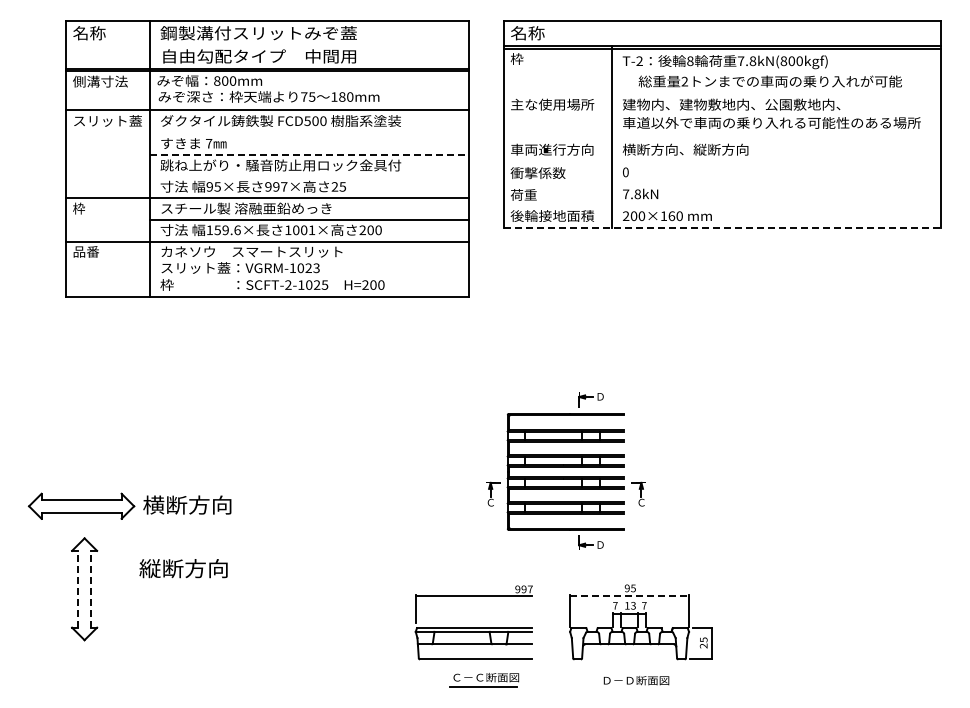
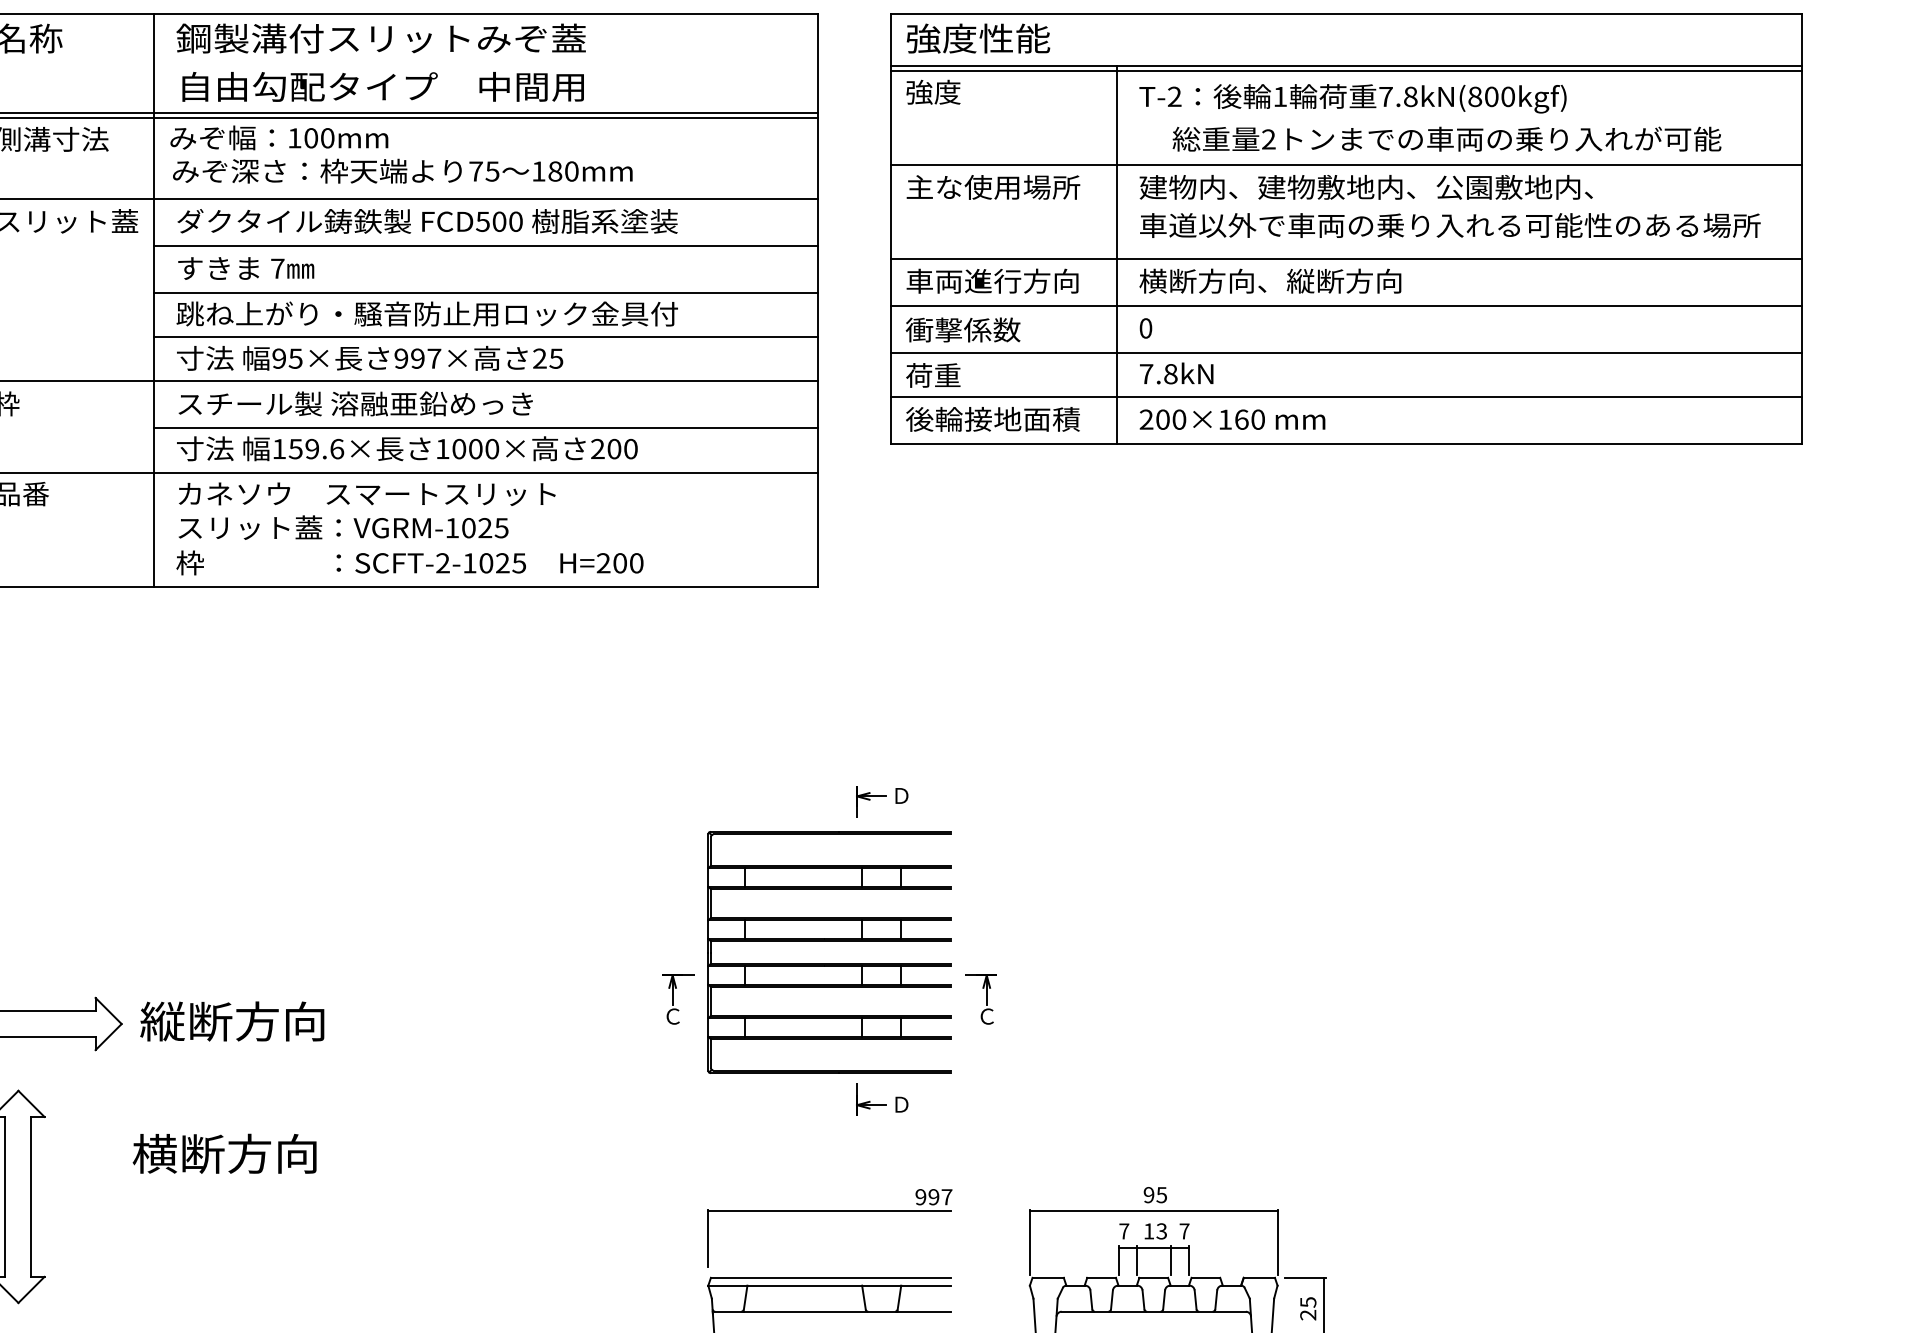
text: (545, 33) -> (978, 39), 名称 -> 強度性能
text: (523, 58) -> (932, 91), 枠 -> 強度
text: (690, 61) -> (1280, 97), 8 -> 1
text: (217, 80) -> (295, 137), 800mm -> 100mm
line: (721, 93) -> (1345, 164), added
line: (308, 132) -> (484, 245), added
line: (721, 138) -> (1345, 257), added
line: (309, 155) -> (486, 293), dashed -> solid
line: (721, 161) -> (1345, 305), added
line: (308, 176) -> (484, 337), added
line: (721, 183) -> (1345, 351), added
line: (721, 205) -> (1345, 397), added
line: (722, 227) -> (1347, 443), dashed -> solid
text: (311, 230) -> (491, 449), 1001× -> 1000×
text: (316, 267) -> (501, 526), VGRM-1023 -> VGRM-1025
part: (565, 470) -> (828, 949), moved
text: (153, 504) -> (161, 1020), 横断方向 -> 縦断方向
text: (149, 568) -> (153, 1153), 縦断方向 -> 横断方向
line: (78, 588) -> (5, 1195), dashed -> solid
line: (90, 588) -> (30, 1195), dashed -> solid
line: (630, 596) -> (1155, 1211), dashed -> solid

